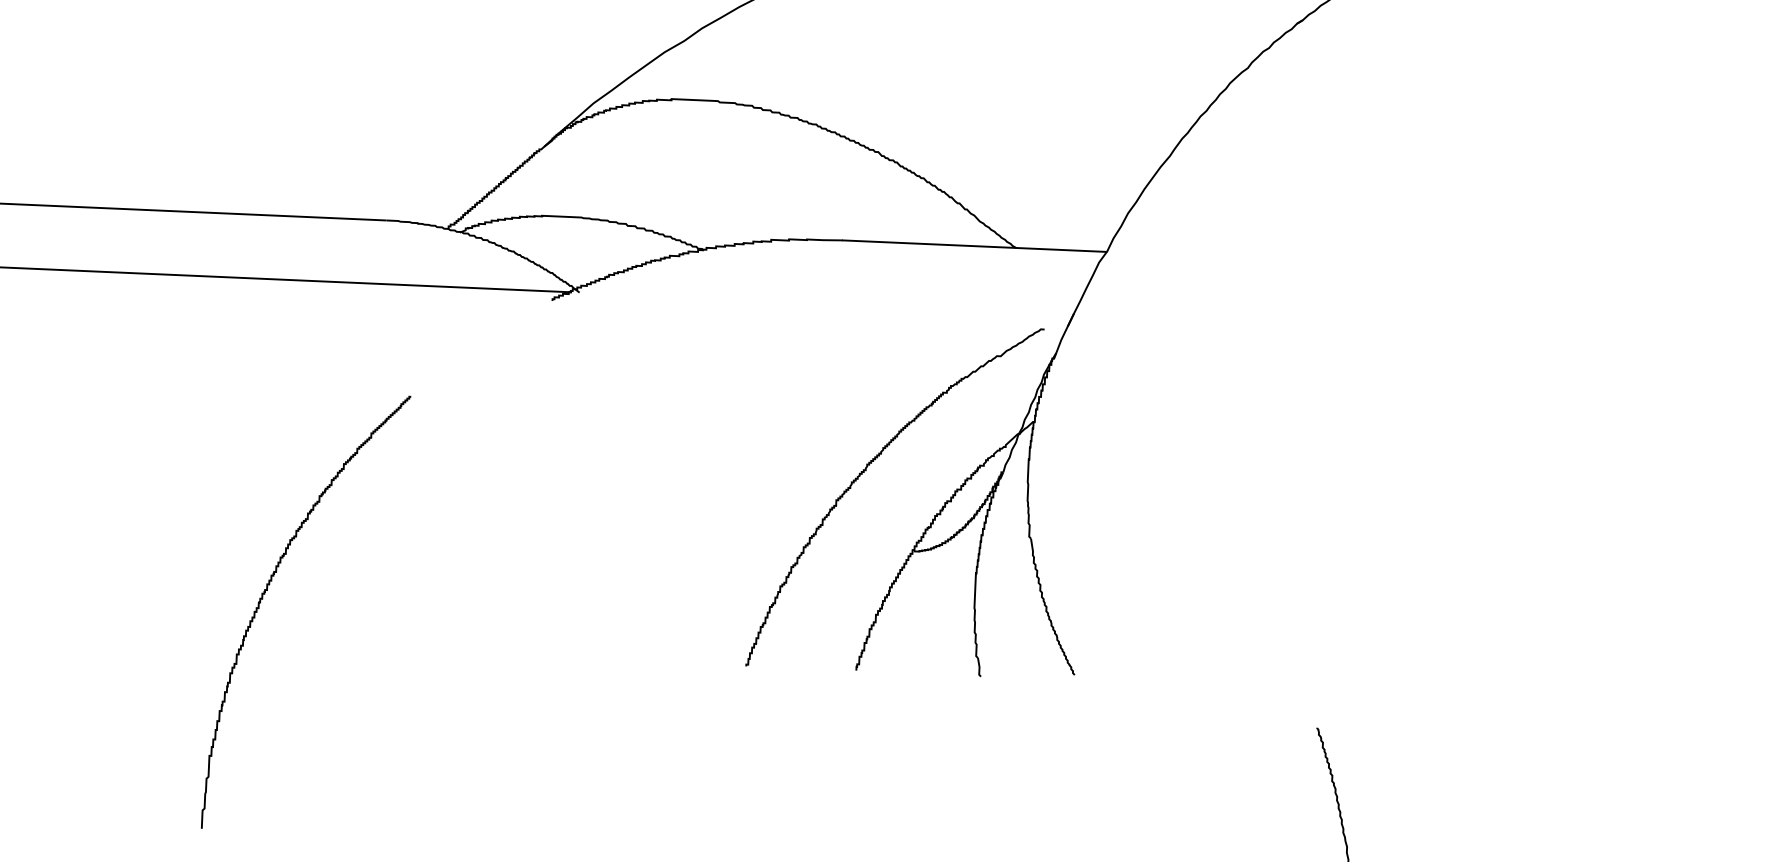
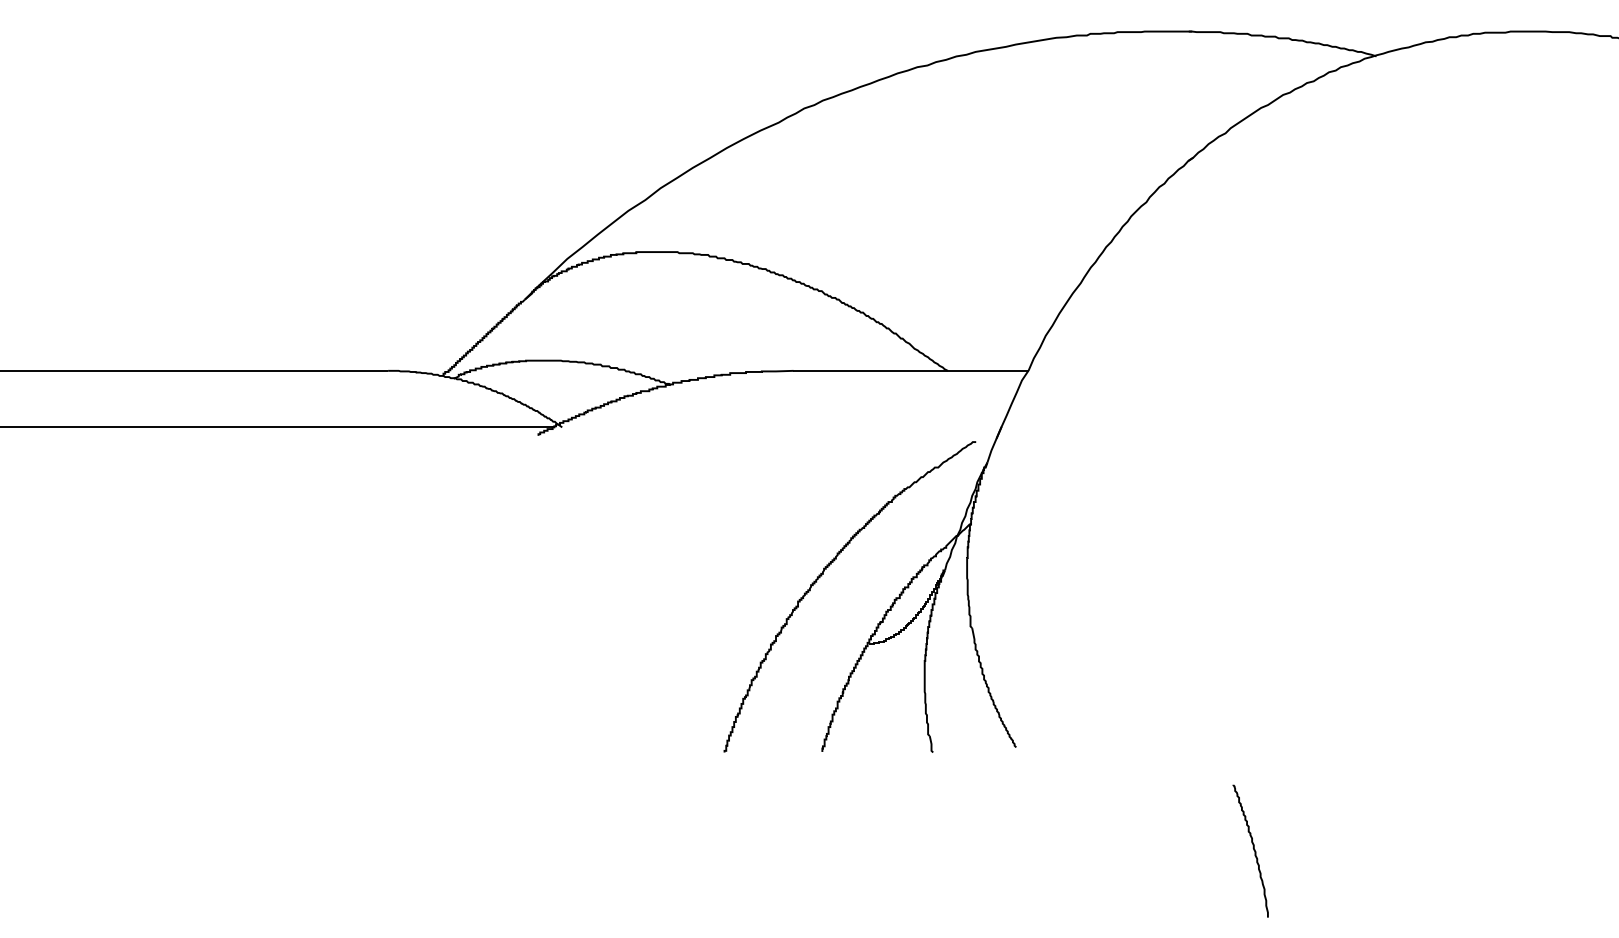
curve: (268, 591) -> (297, 704), removed

